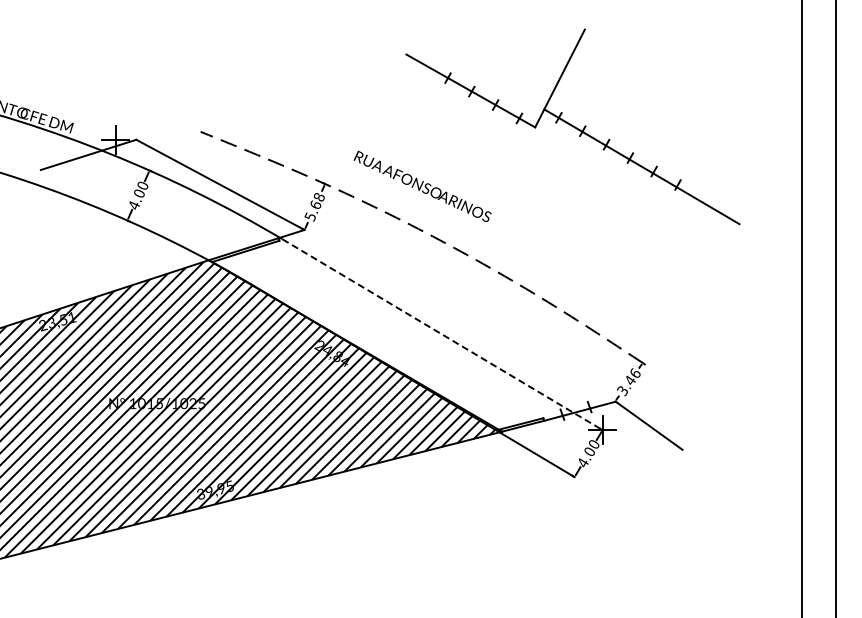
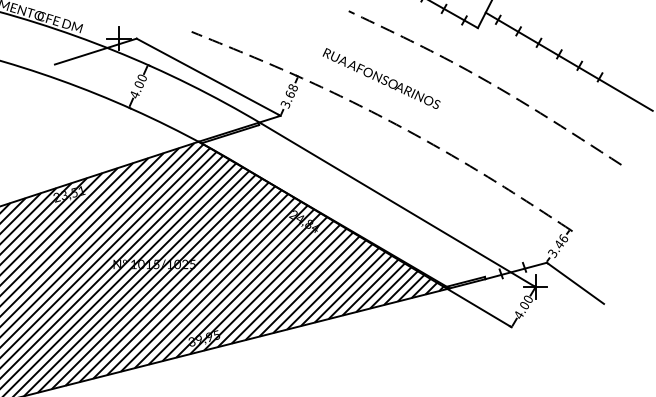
curve: (548, 192) -> (489, 83), added
text: (310, 215) -> (285, 103), 5.68 -> 3.68
line: (443, 334) -> (399, 205), dashed -> solid

